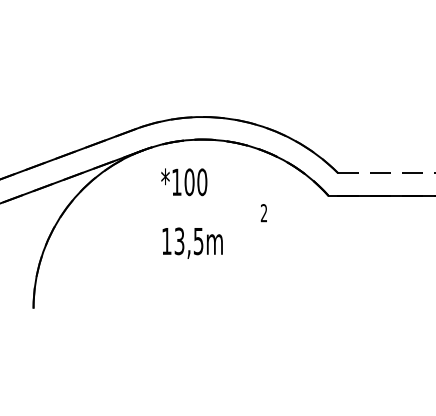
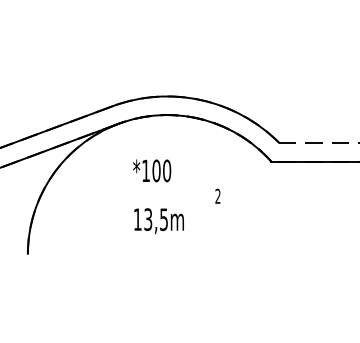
text: (213, 213) -> (176, 196), moved

